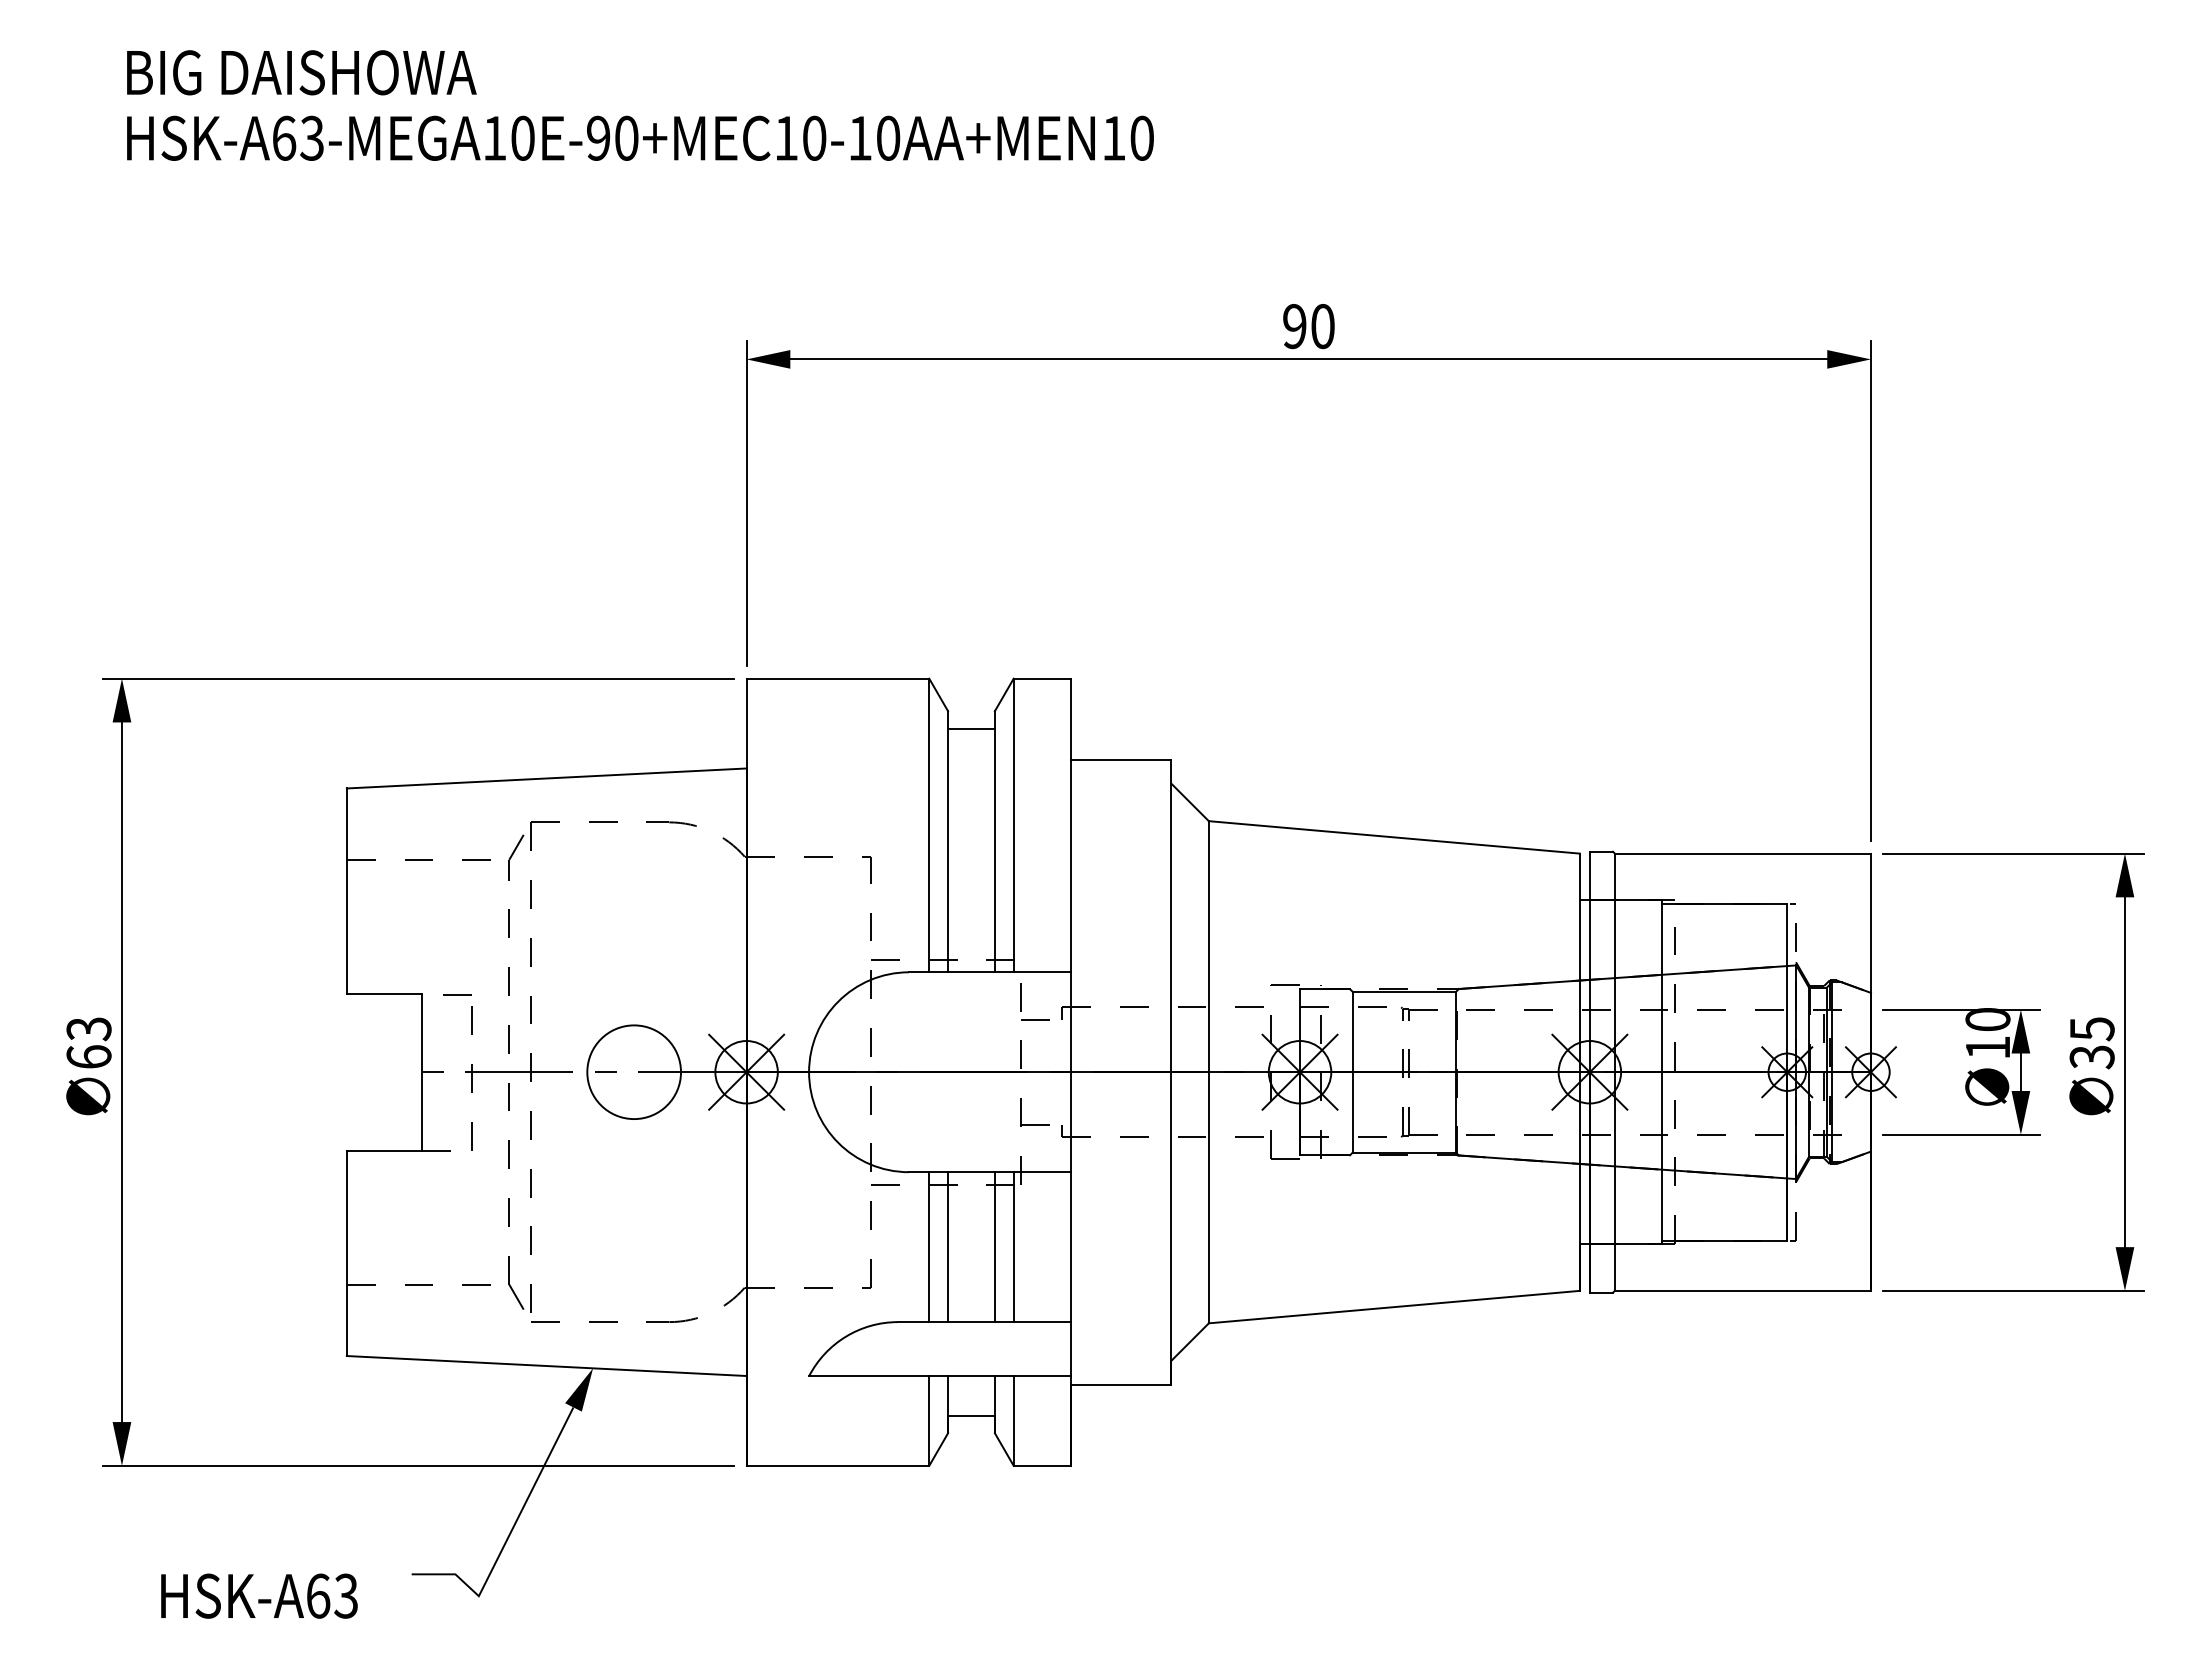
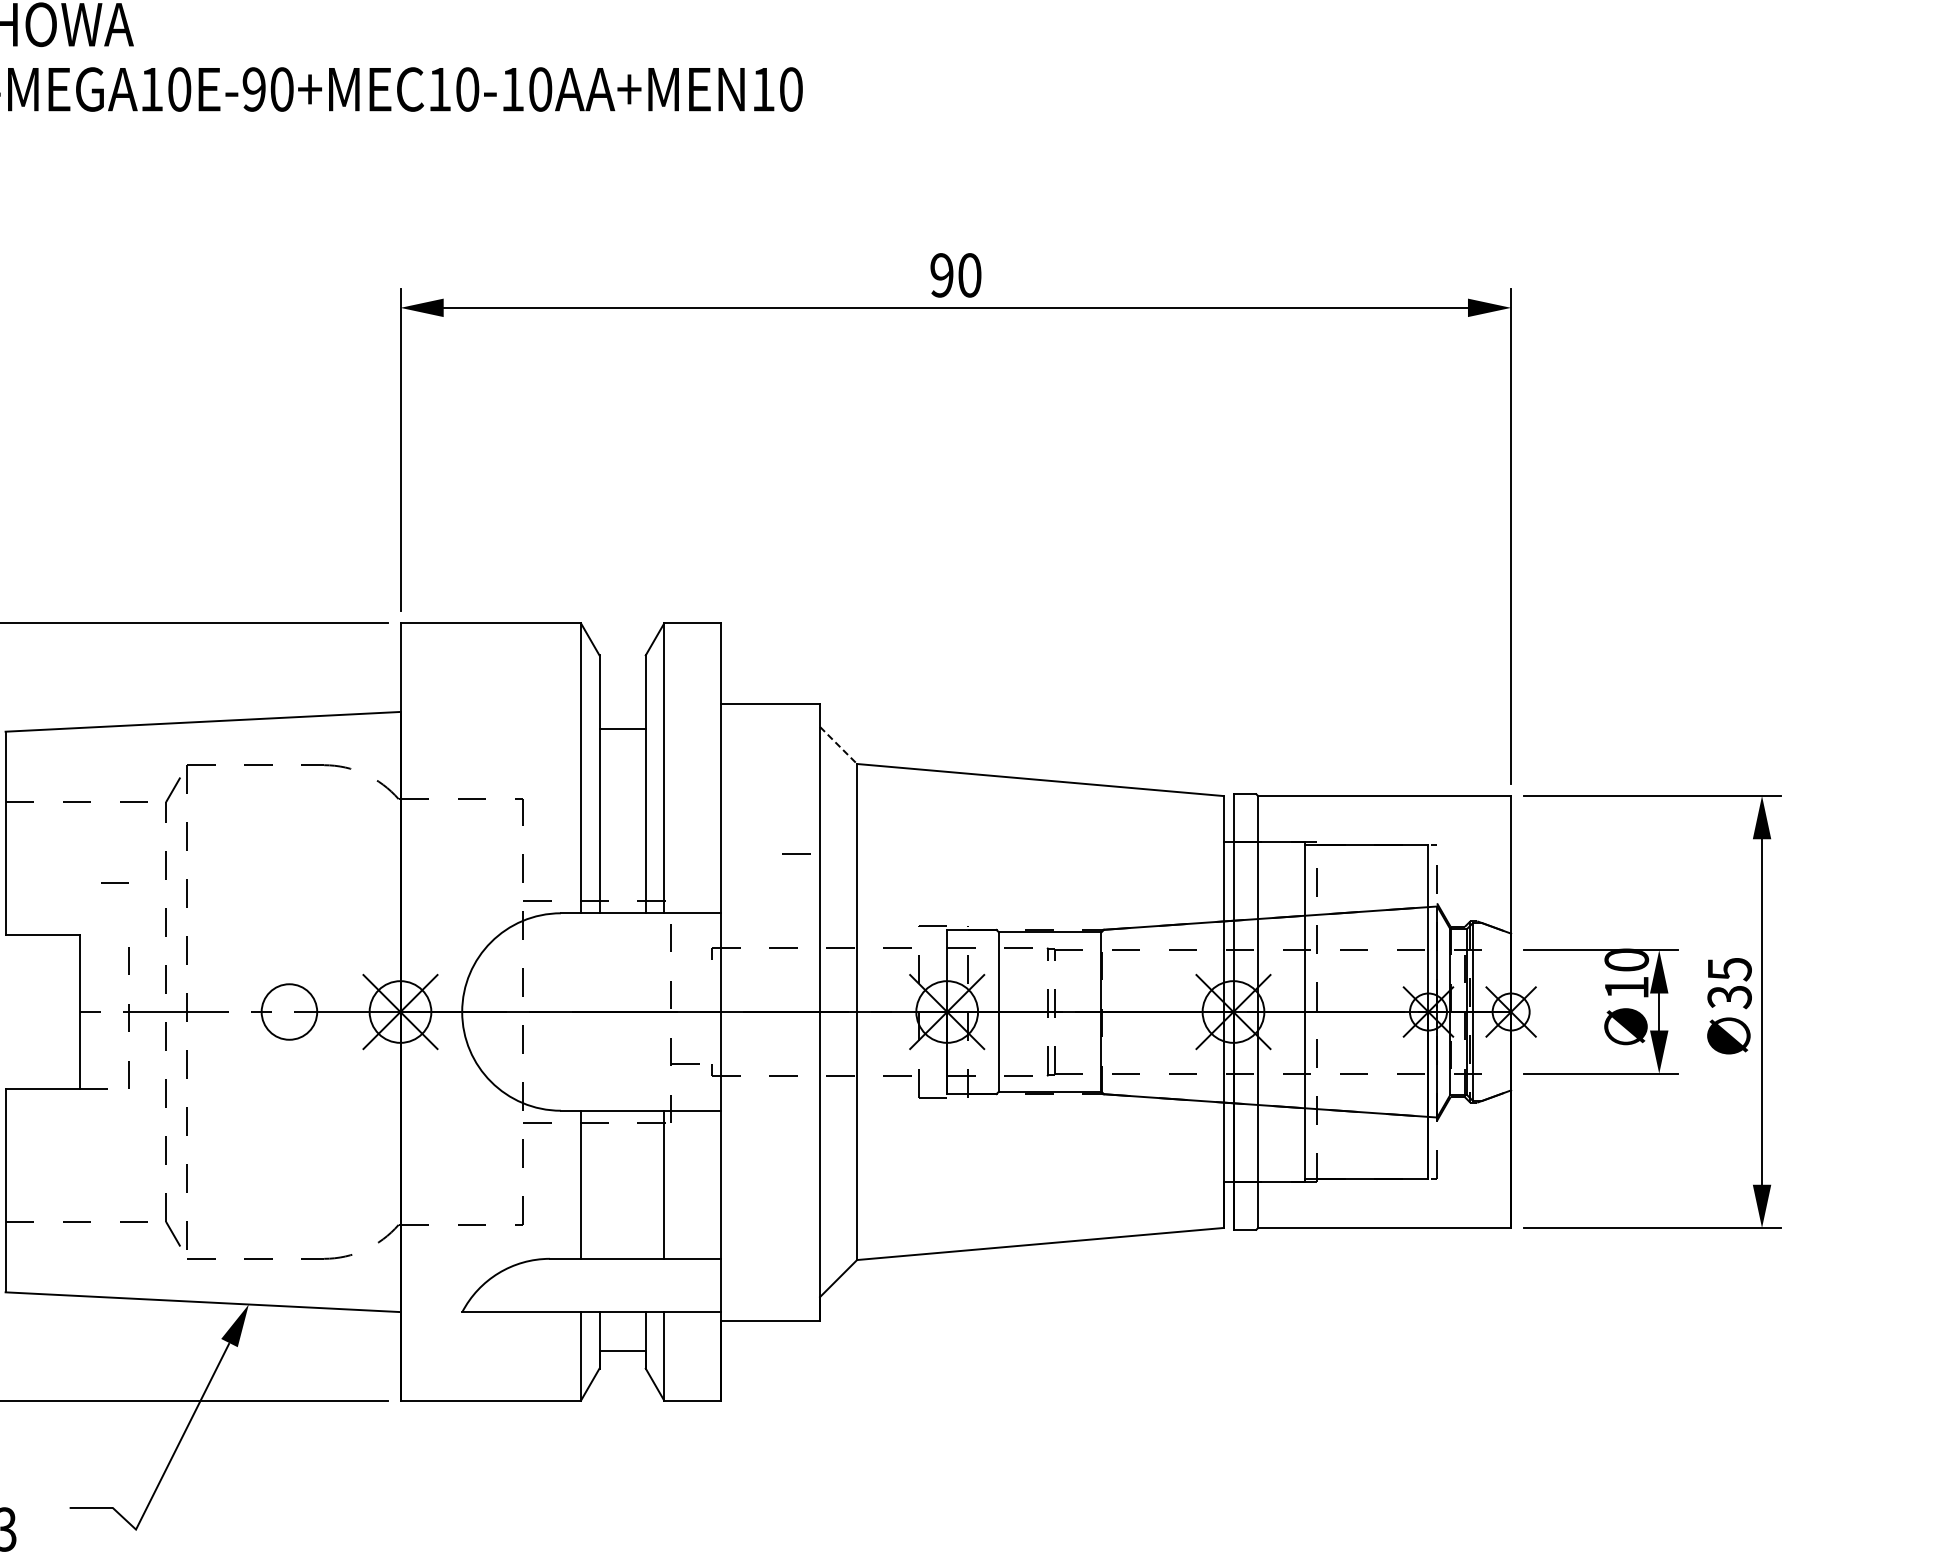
line: (971, 728) -> (622, 728), moved
line: (1190, 802) -> (838, 745), solid -> dashed
line: (457, 994) -> (114, 882), moved
line: (1035, 1019) -> (796, 854), moved
circle: (634, 1072) -> (289, 1012), size x0.6
line: (948, 1247) -> (599, 1185), removed
line: (994, 1247) -> (645, 1185), removed

